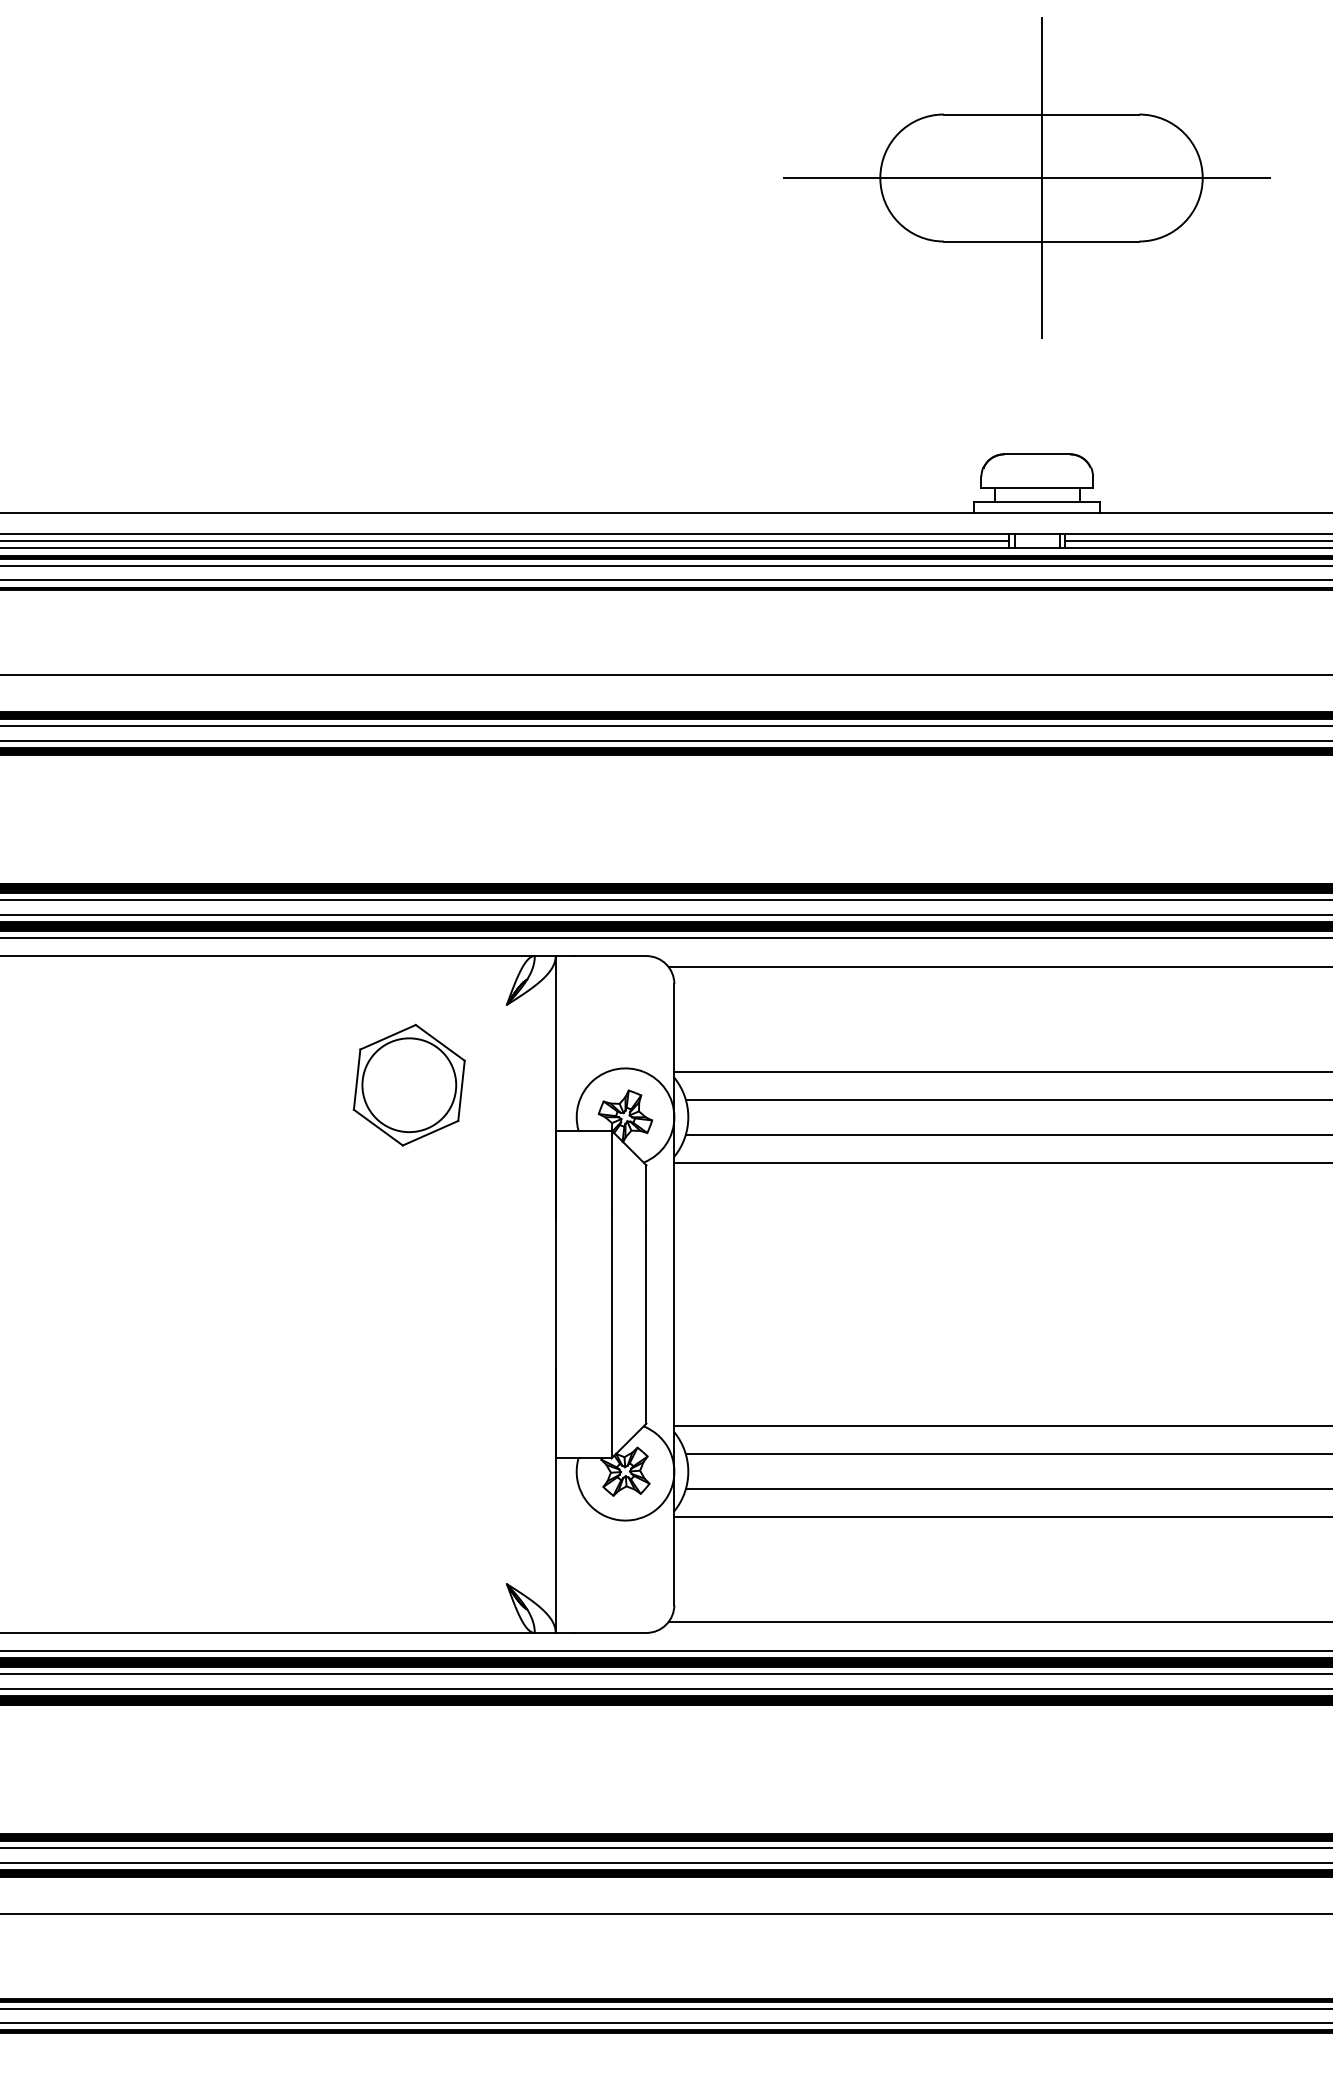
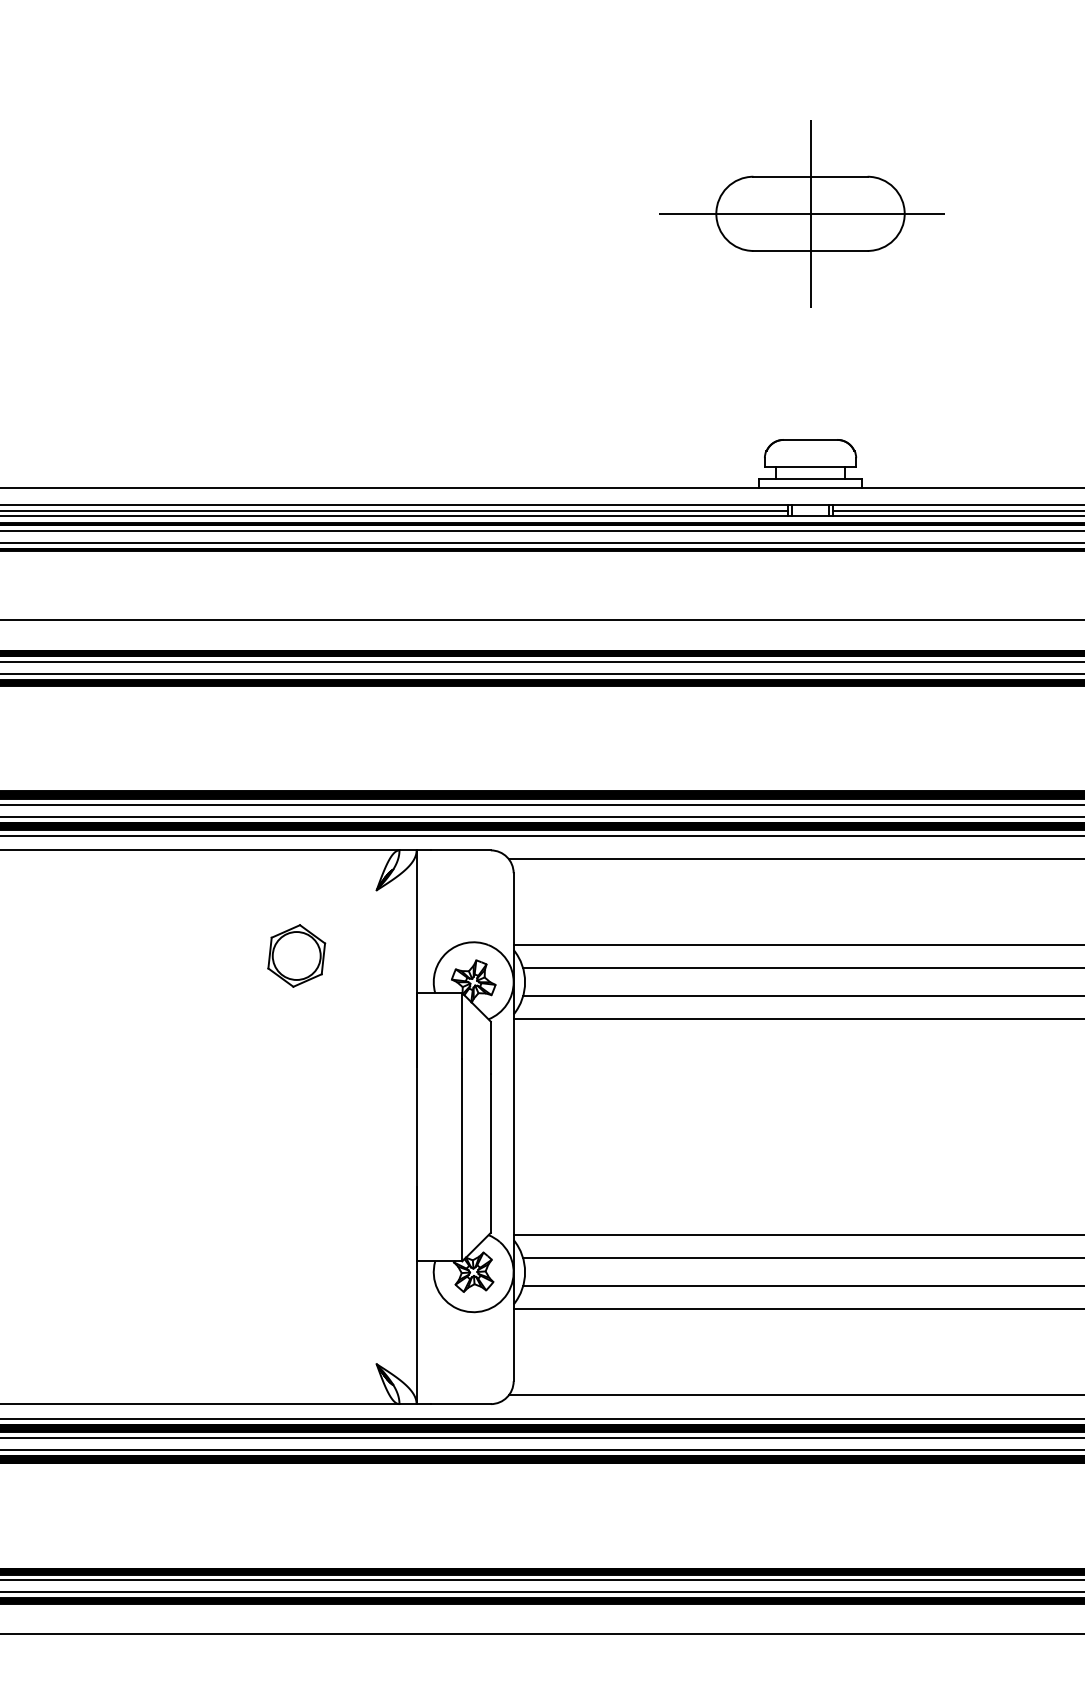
part: (1026, 177) -> (801, 213), size x0.71
part: (408, 1084) -> (296, 955), size x0.62

